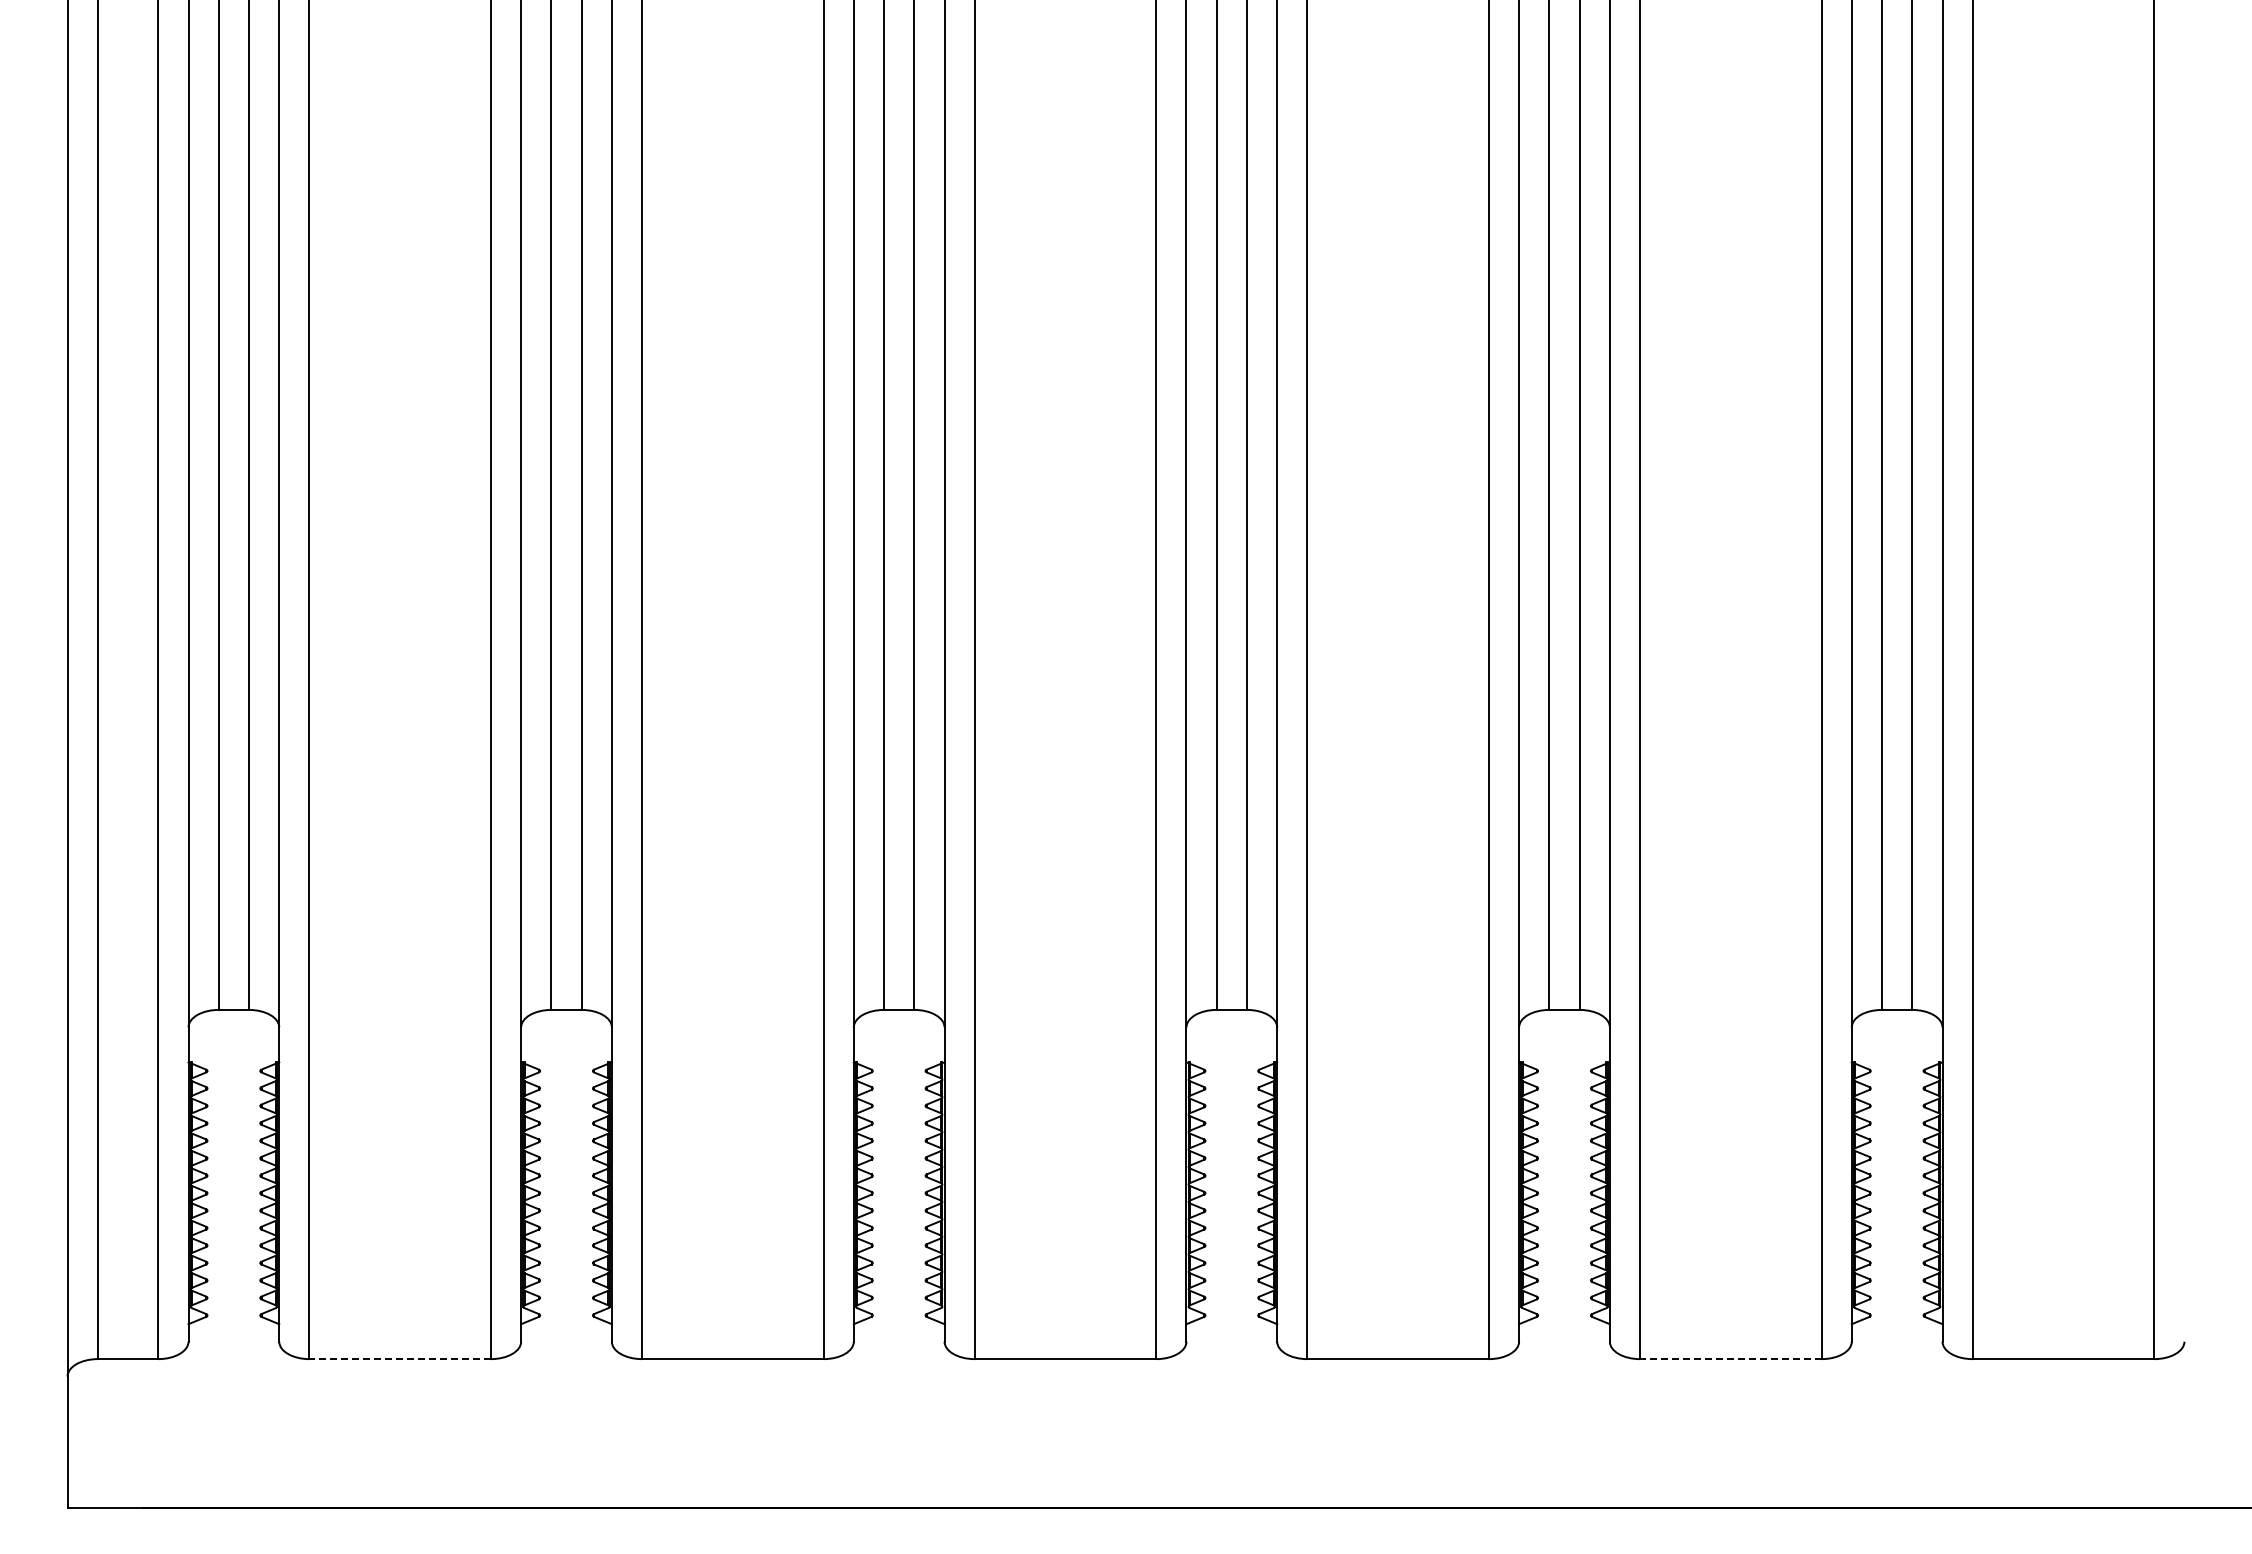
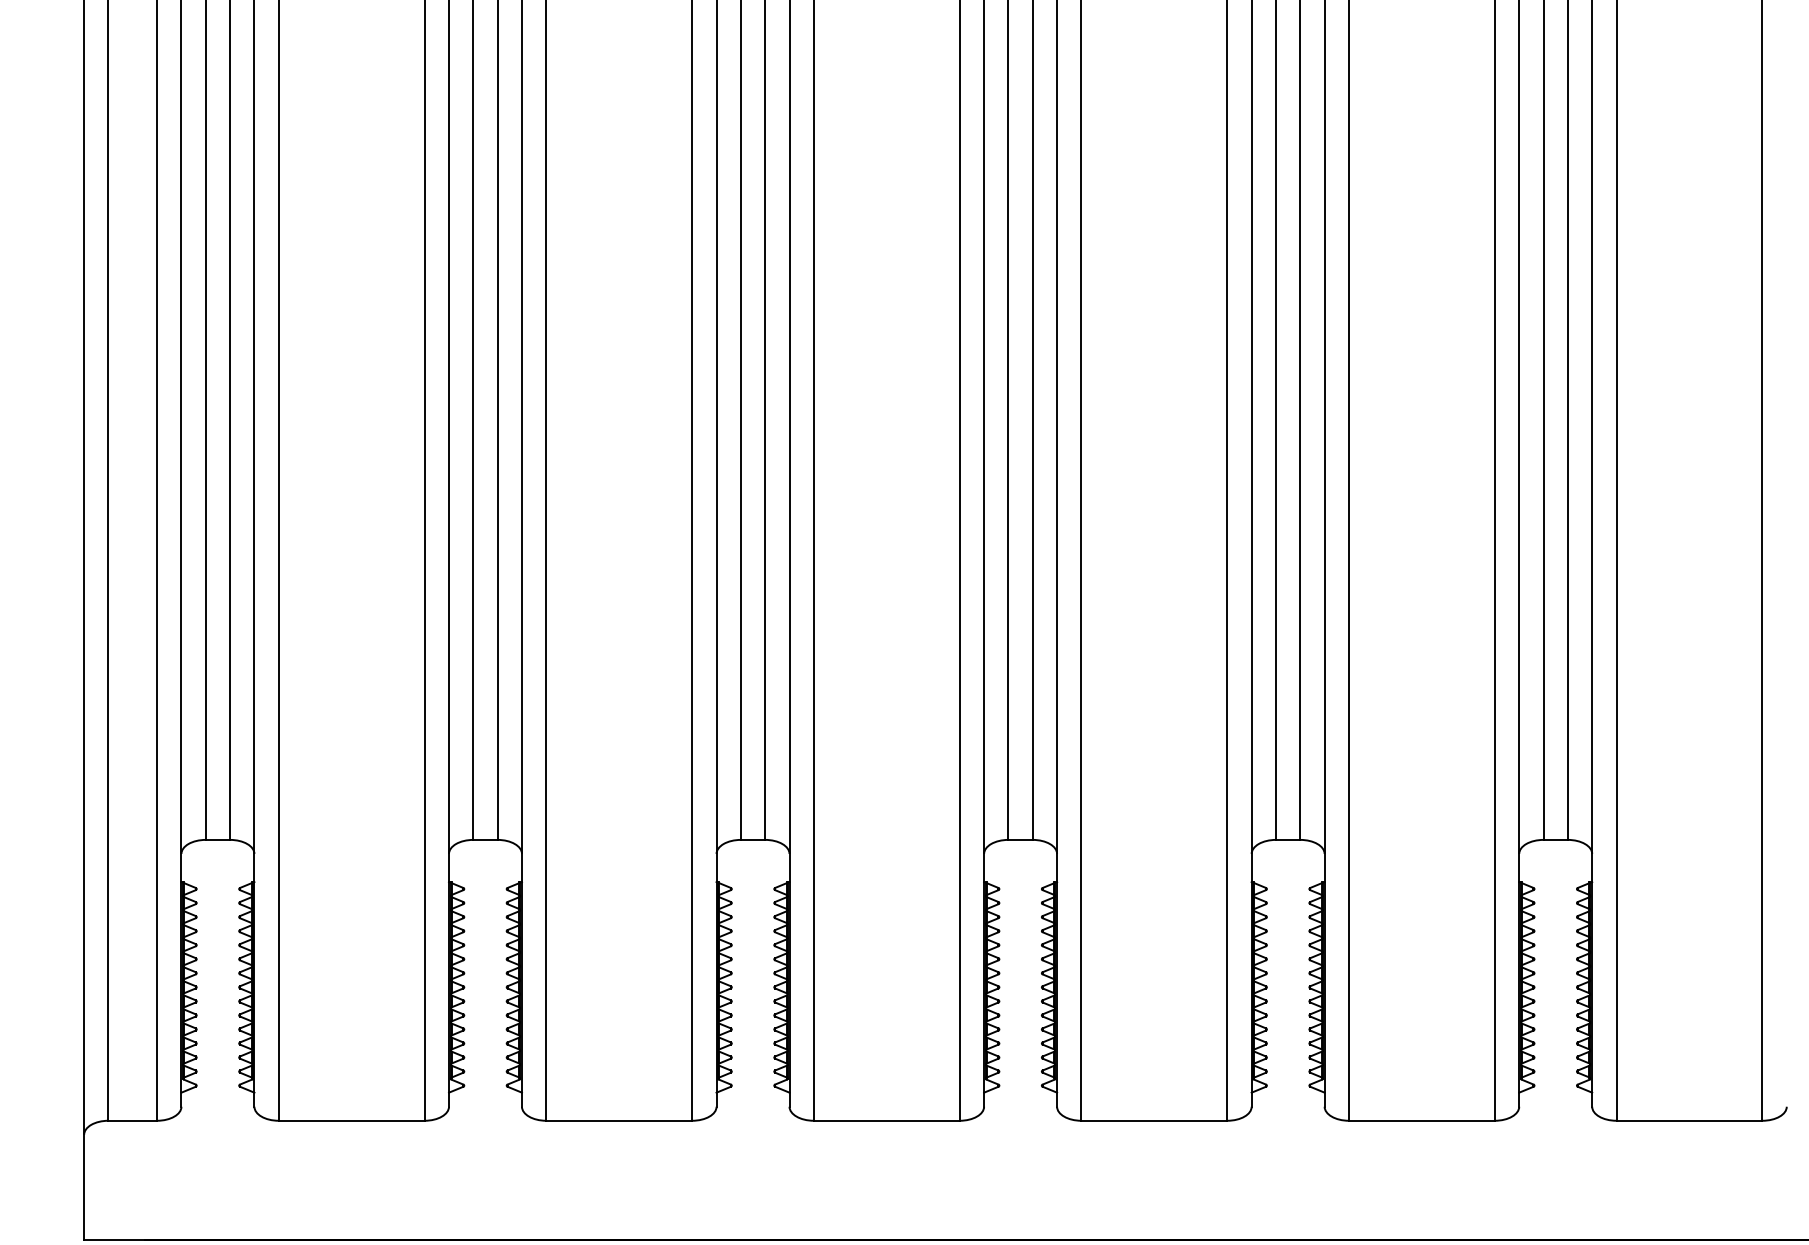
line: (400, 1359) -> (351, 1121), dashed -> solid
line: (1730, 1359) -> (1421, 1121), dashed -> solid

